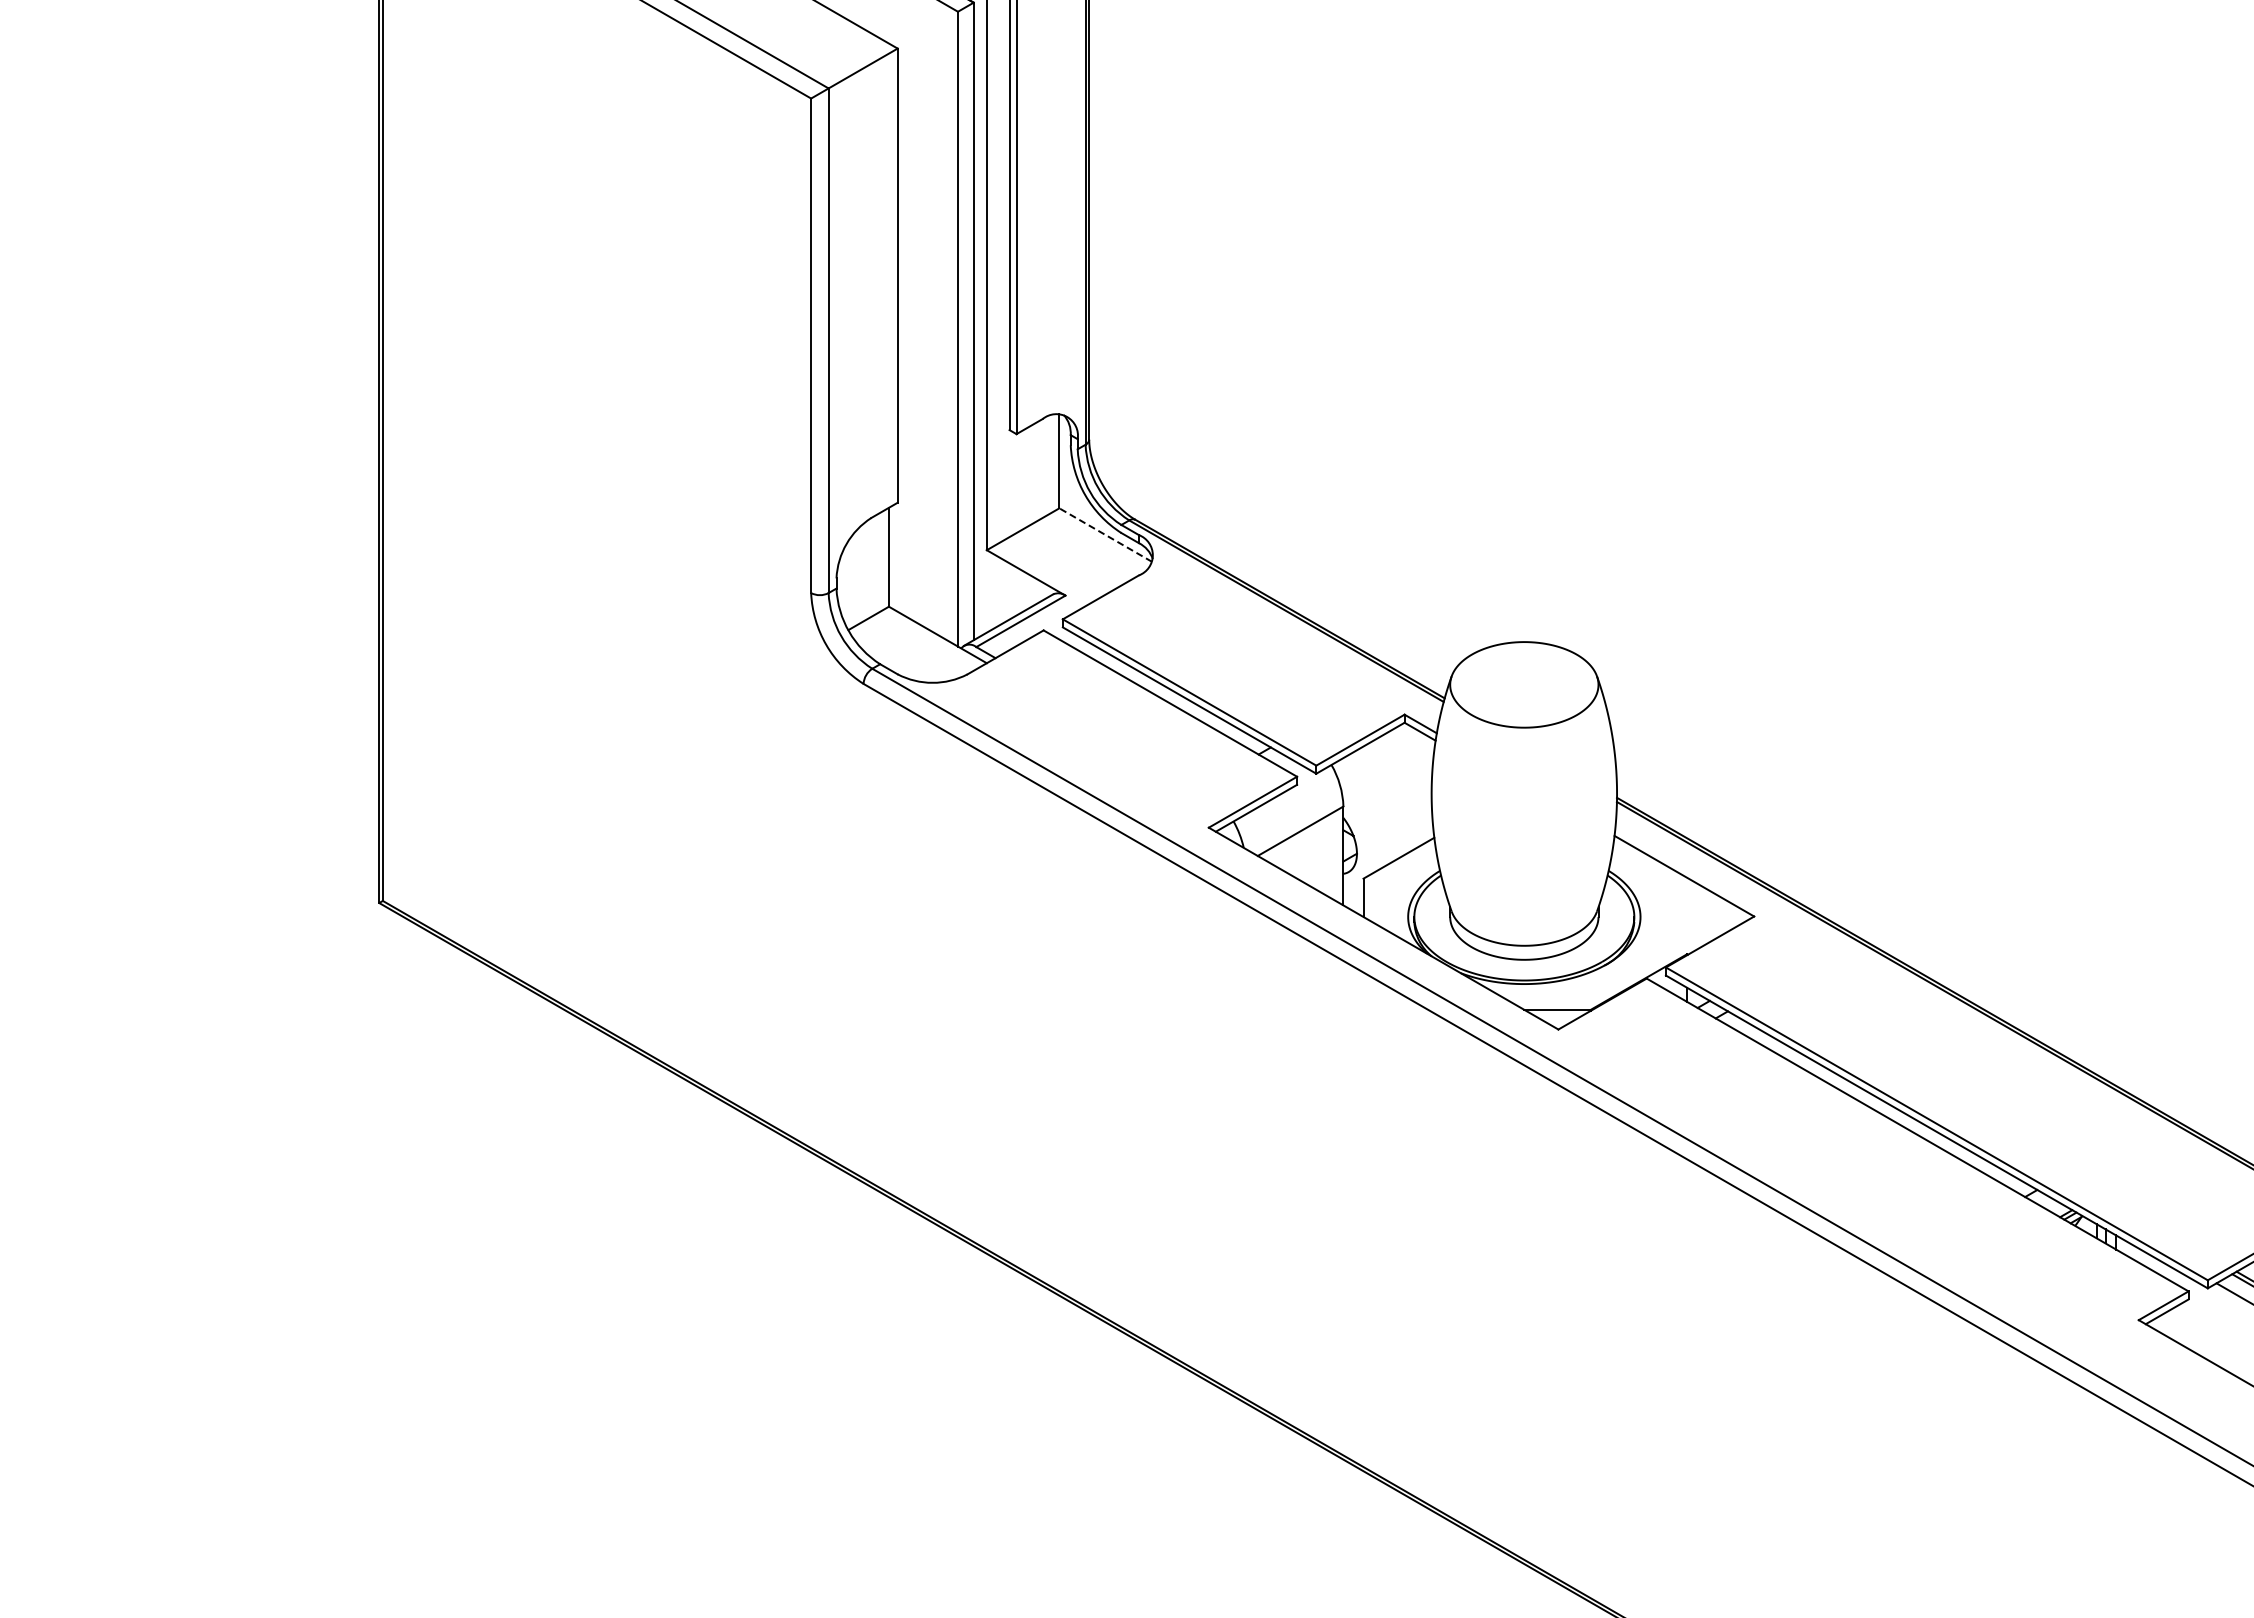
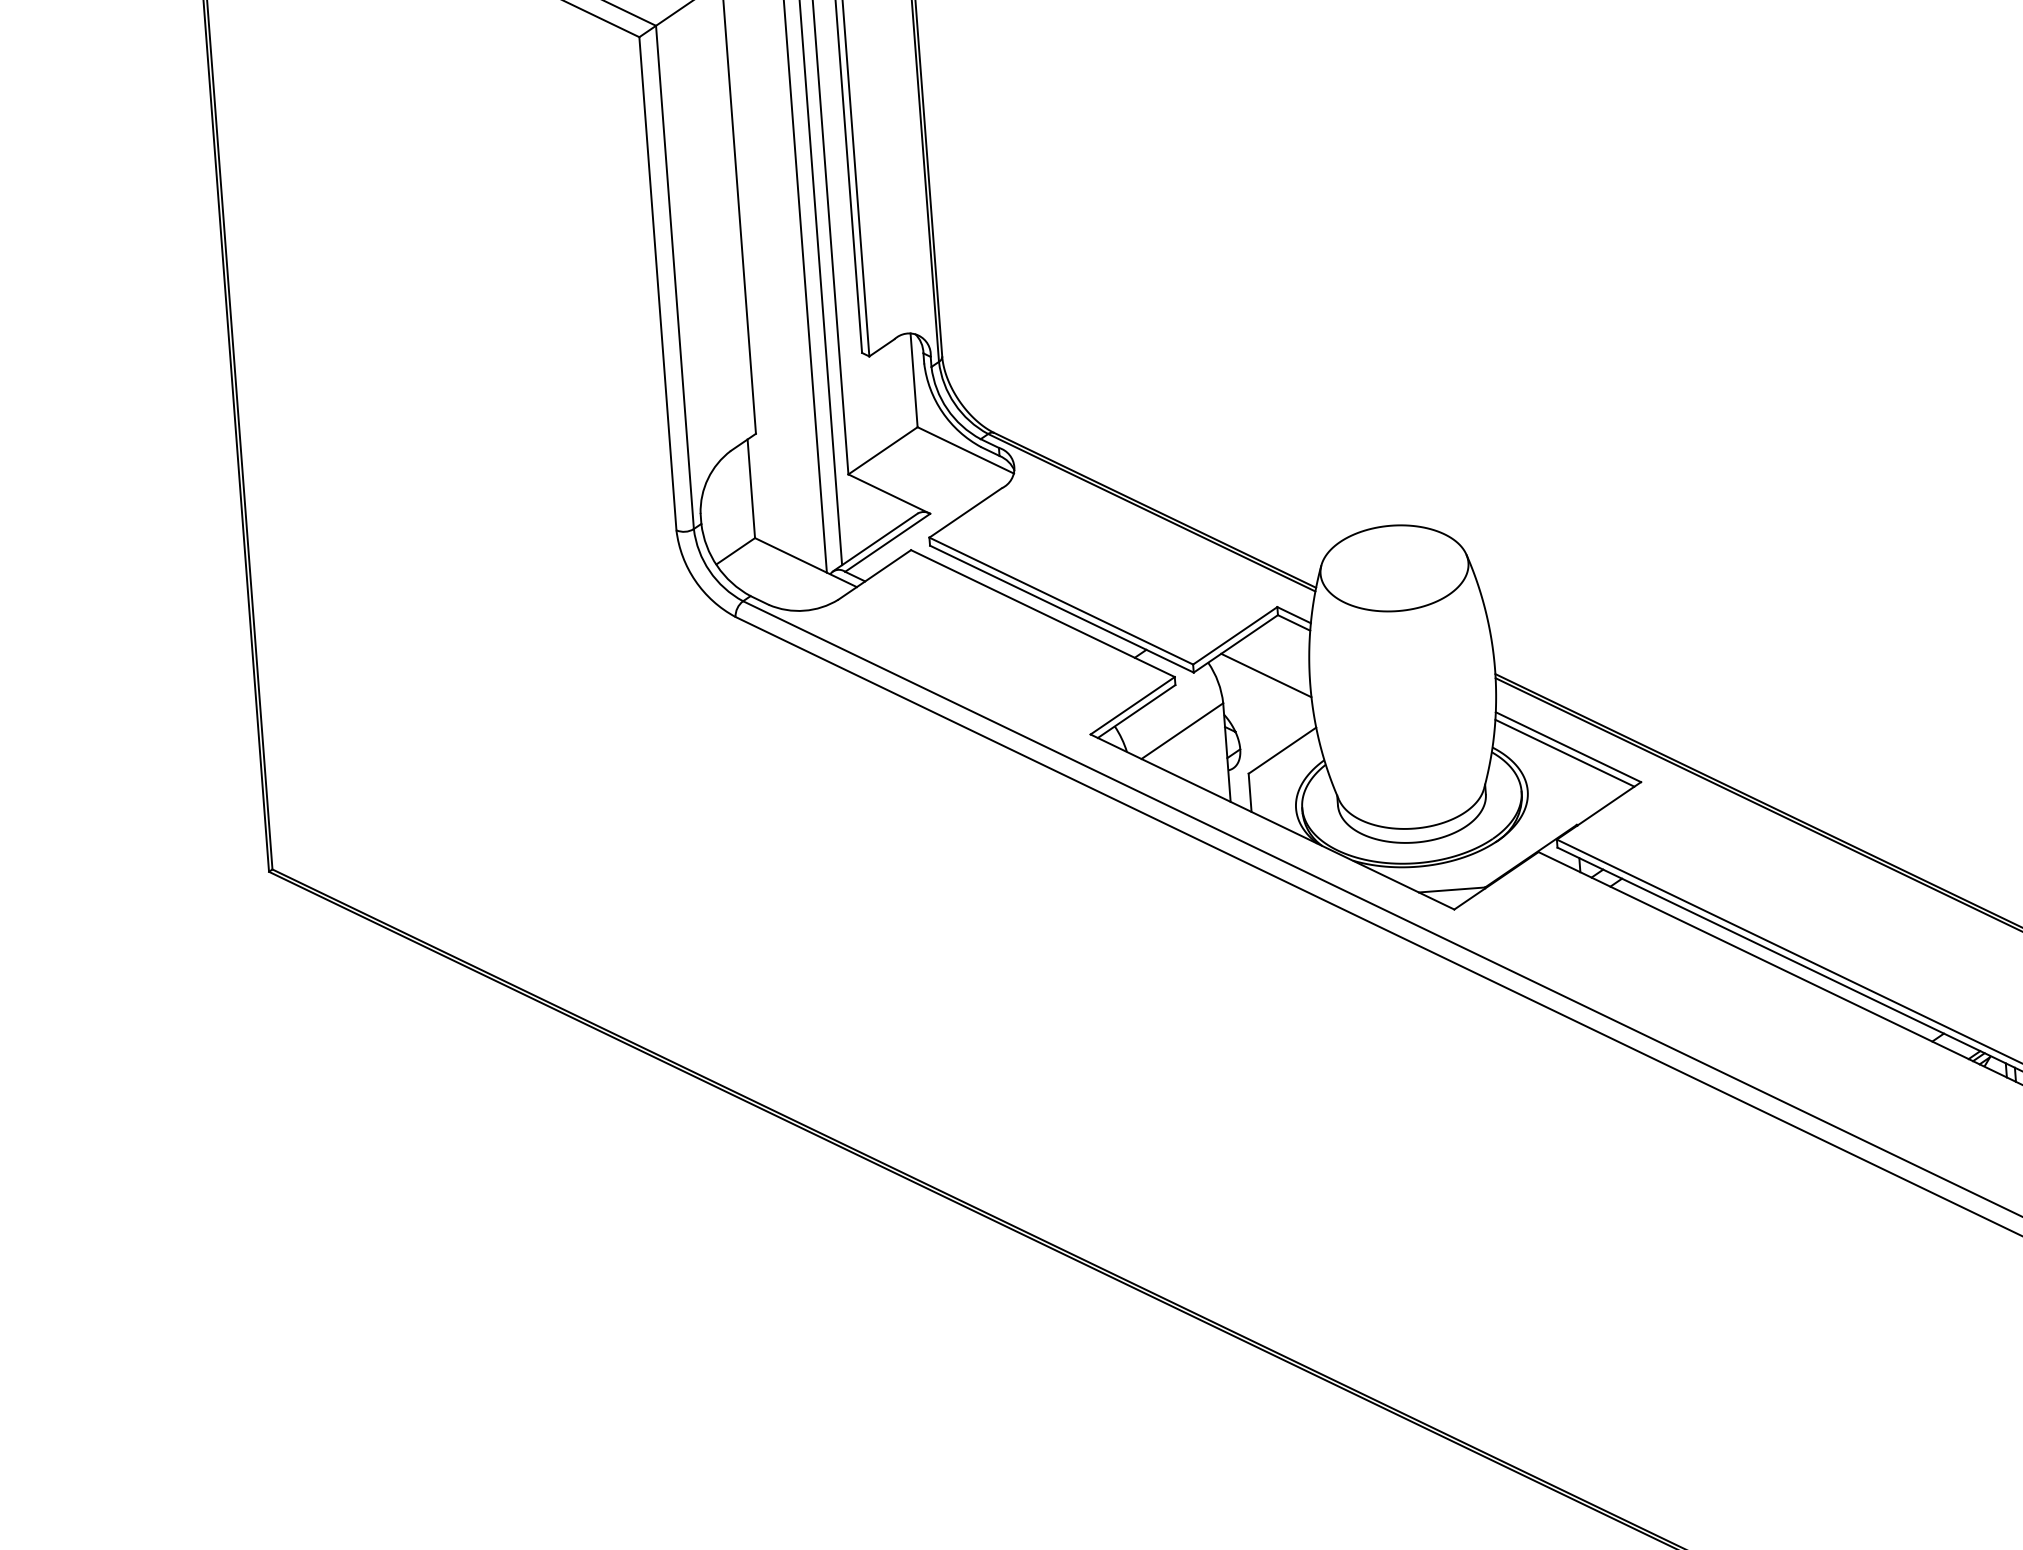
line: (1105, 535) -> (965, 450), dashed -> solid
line: (1388, 782) -> (1266, 675), added
line: (1680, 881) -> (1564, 752), added

